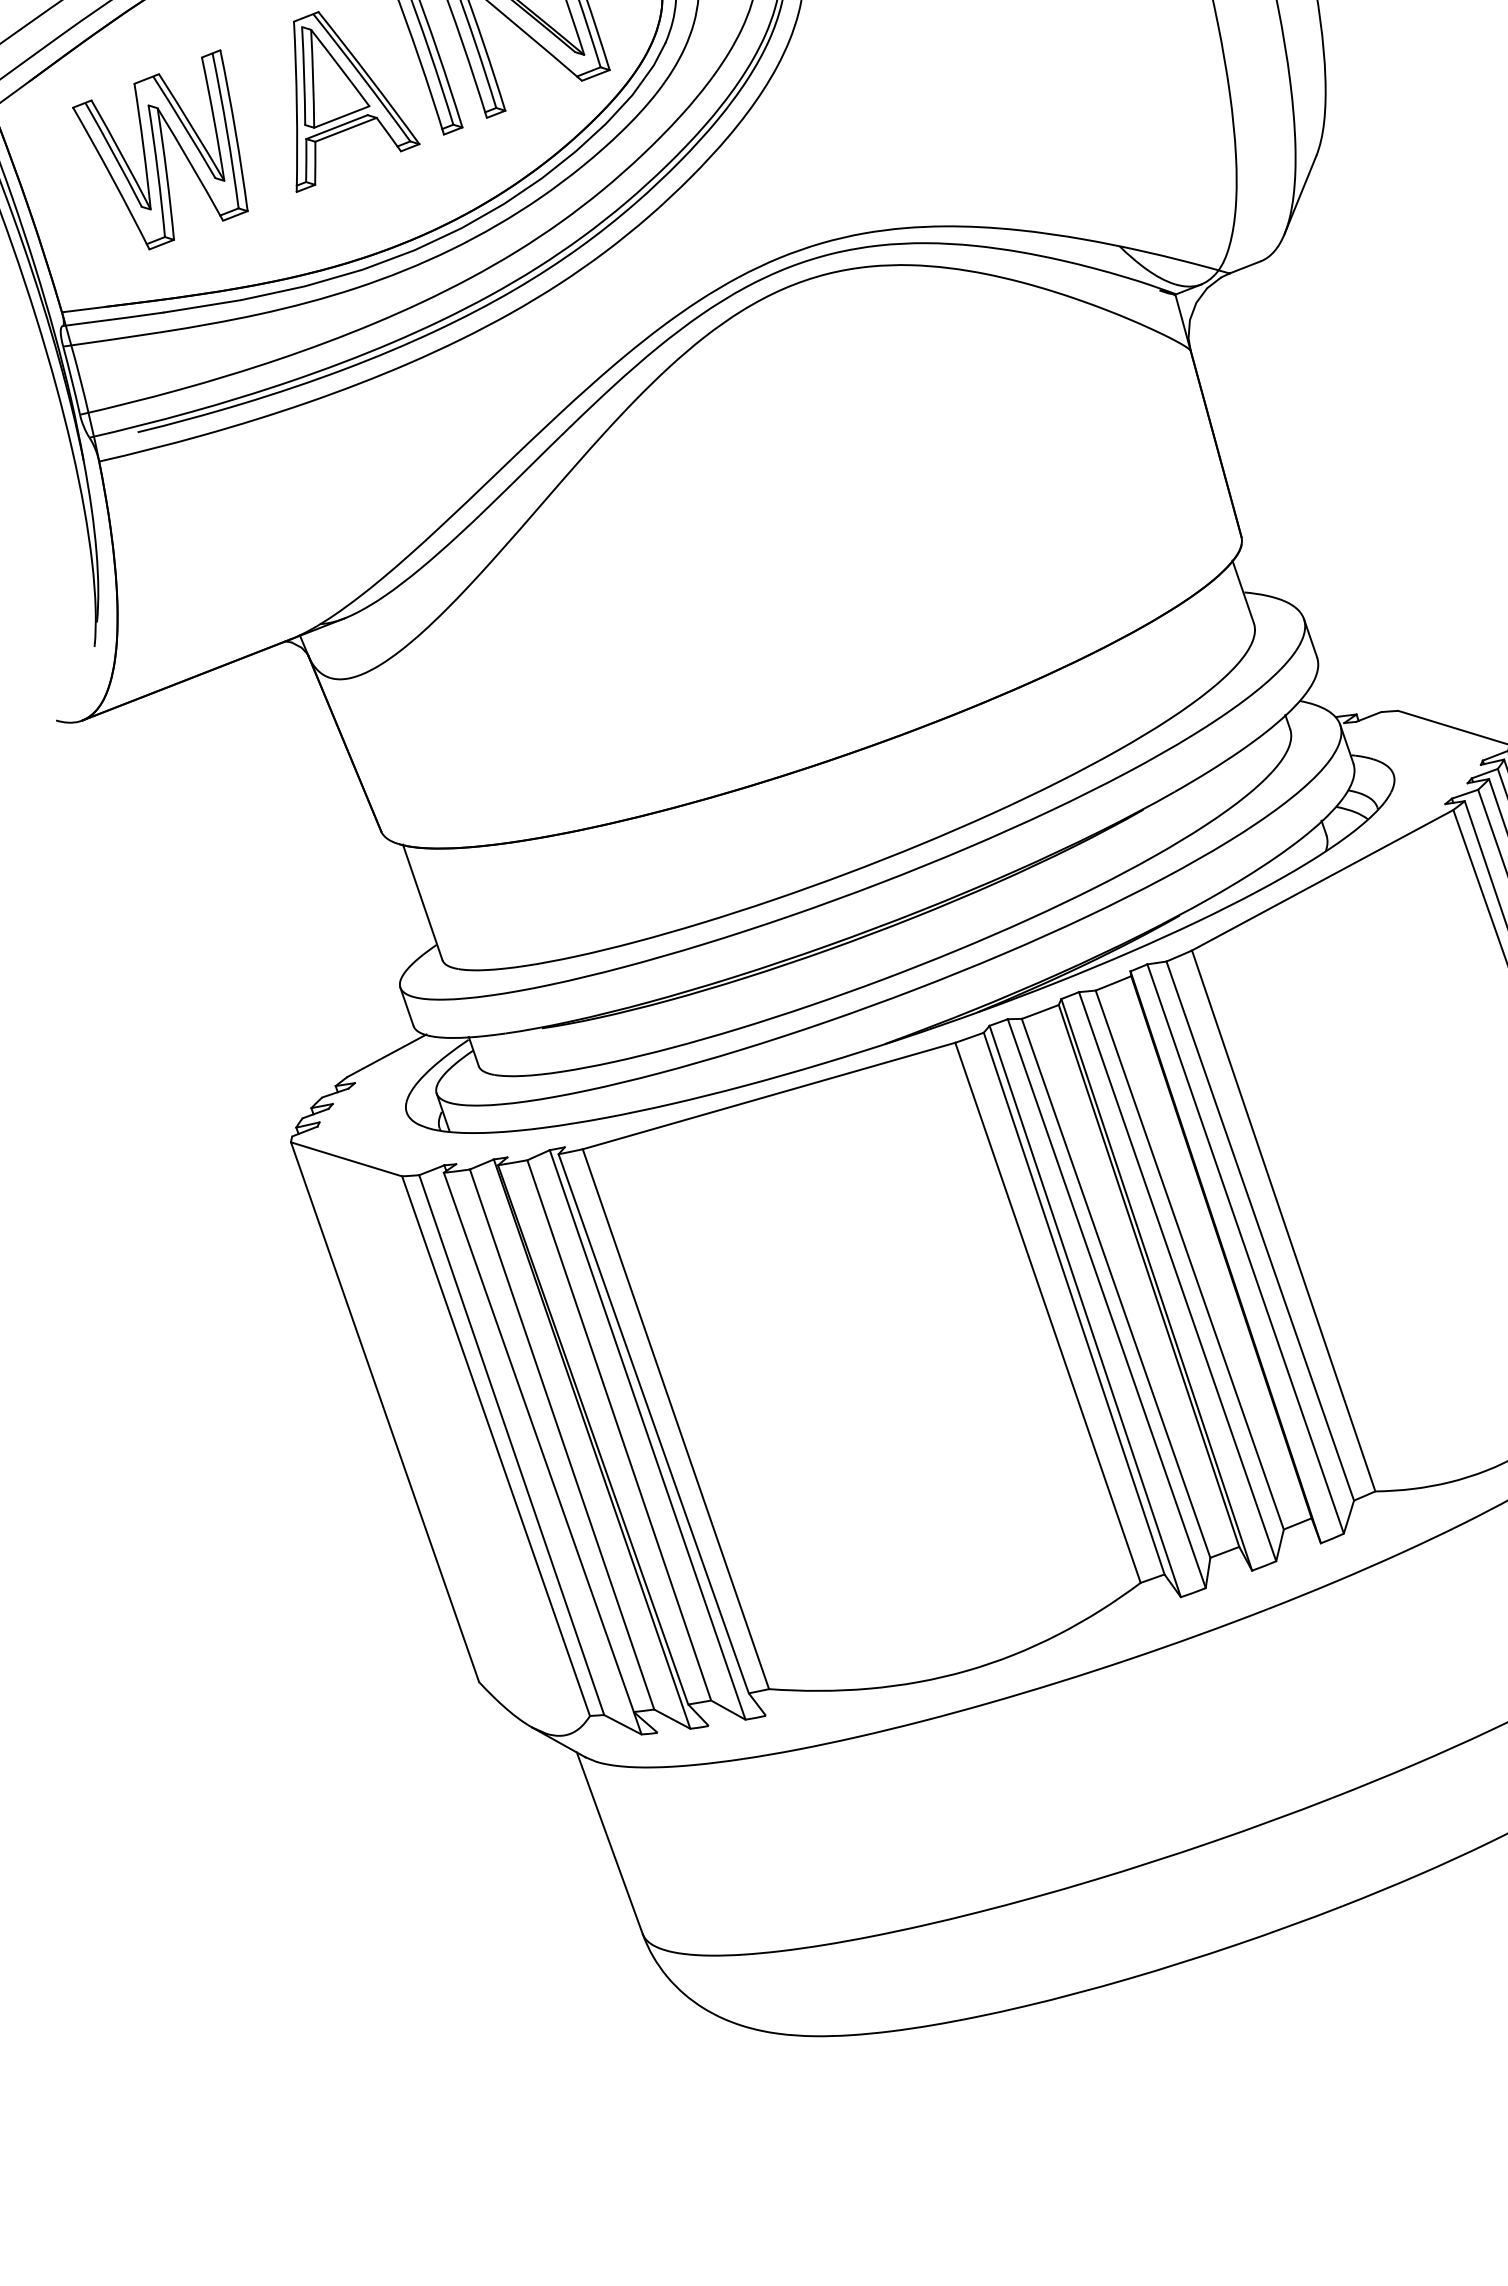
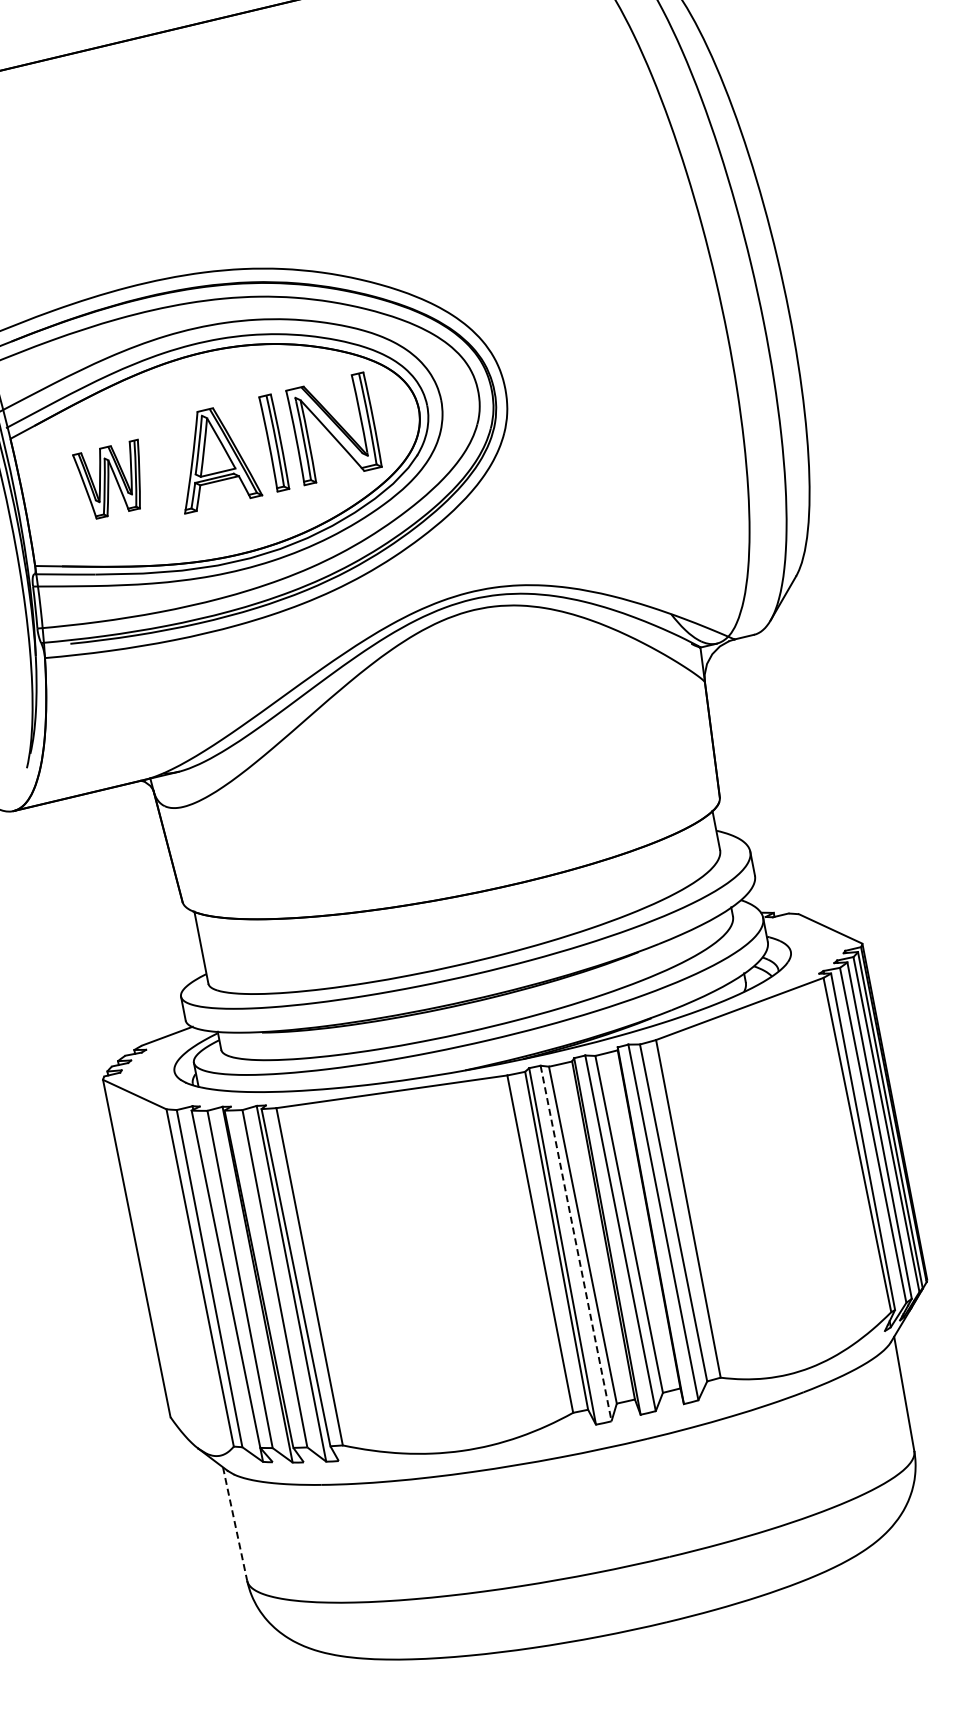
part: (159, 152) -> (106, 478), size x0.7
line: (1107, 1305) -> (576, 1244), solid -> dashed
line: (610, 1843) -> (235, 1524), solid -> dashed

